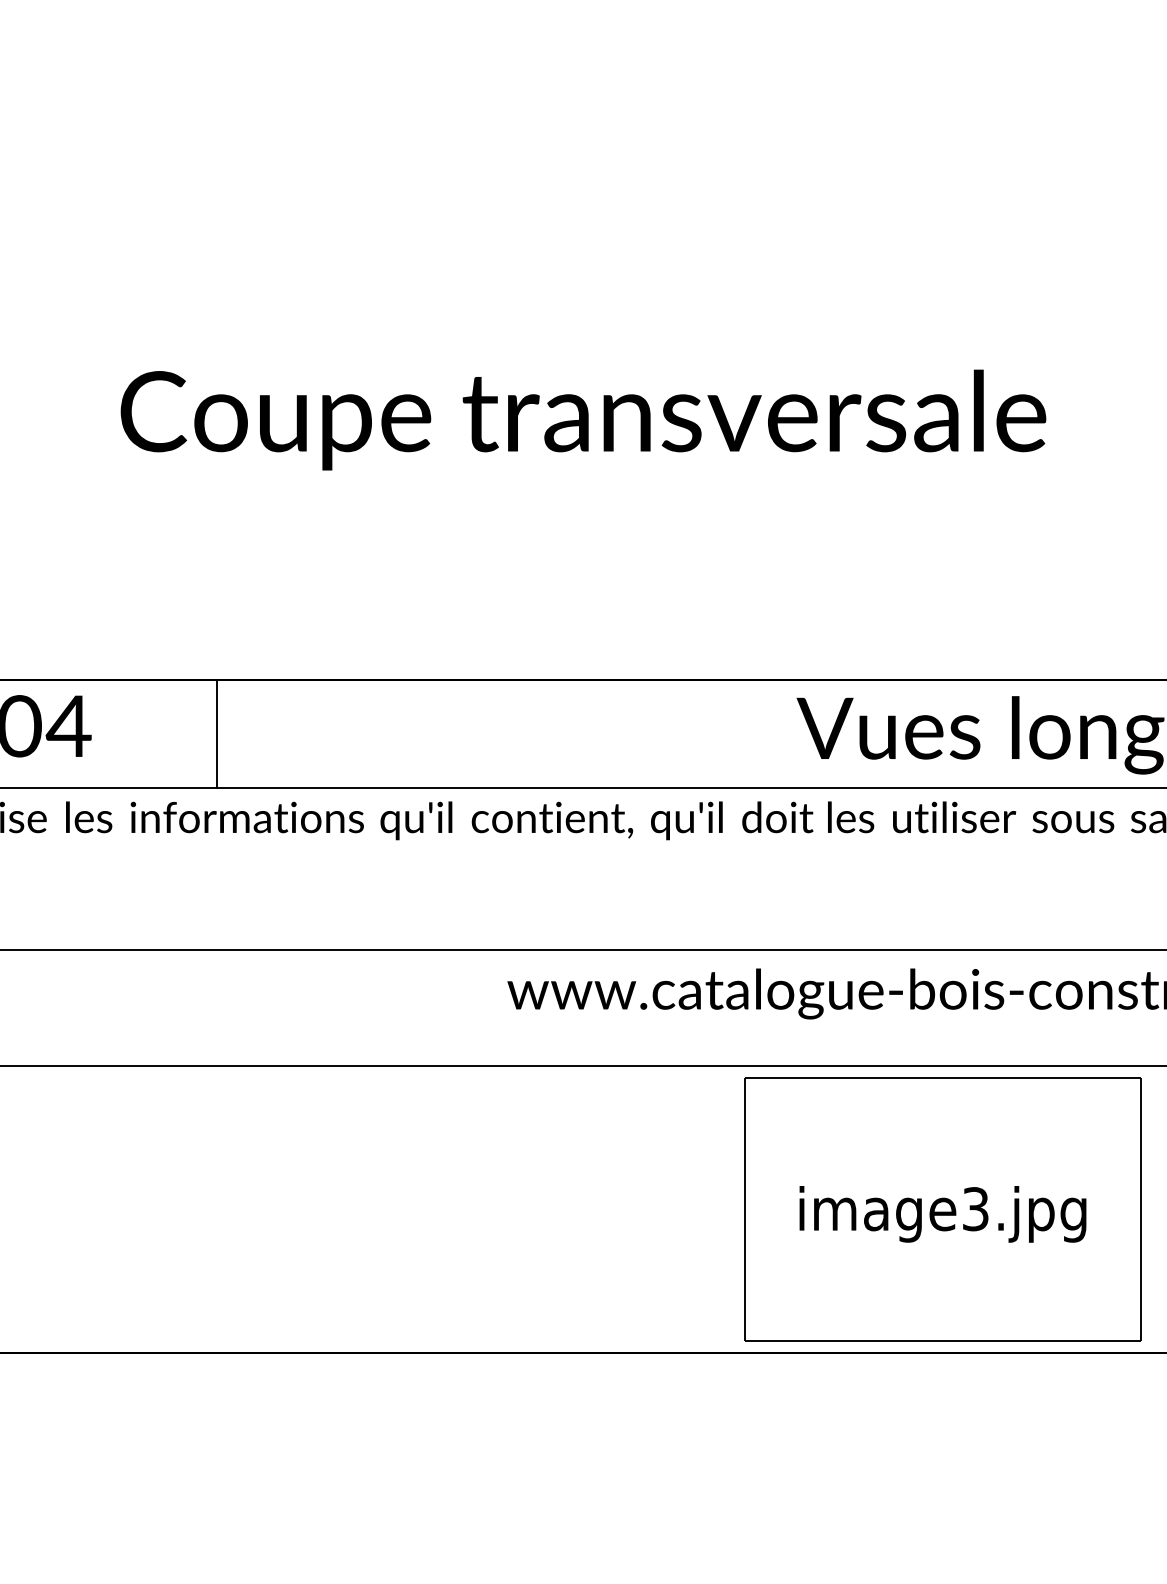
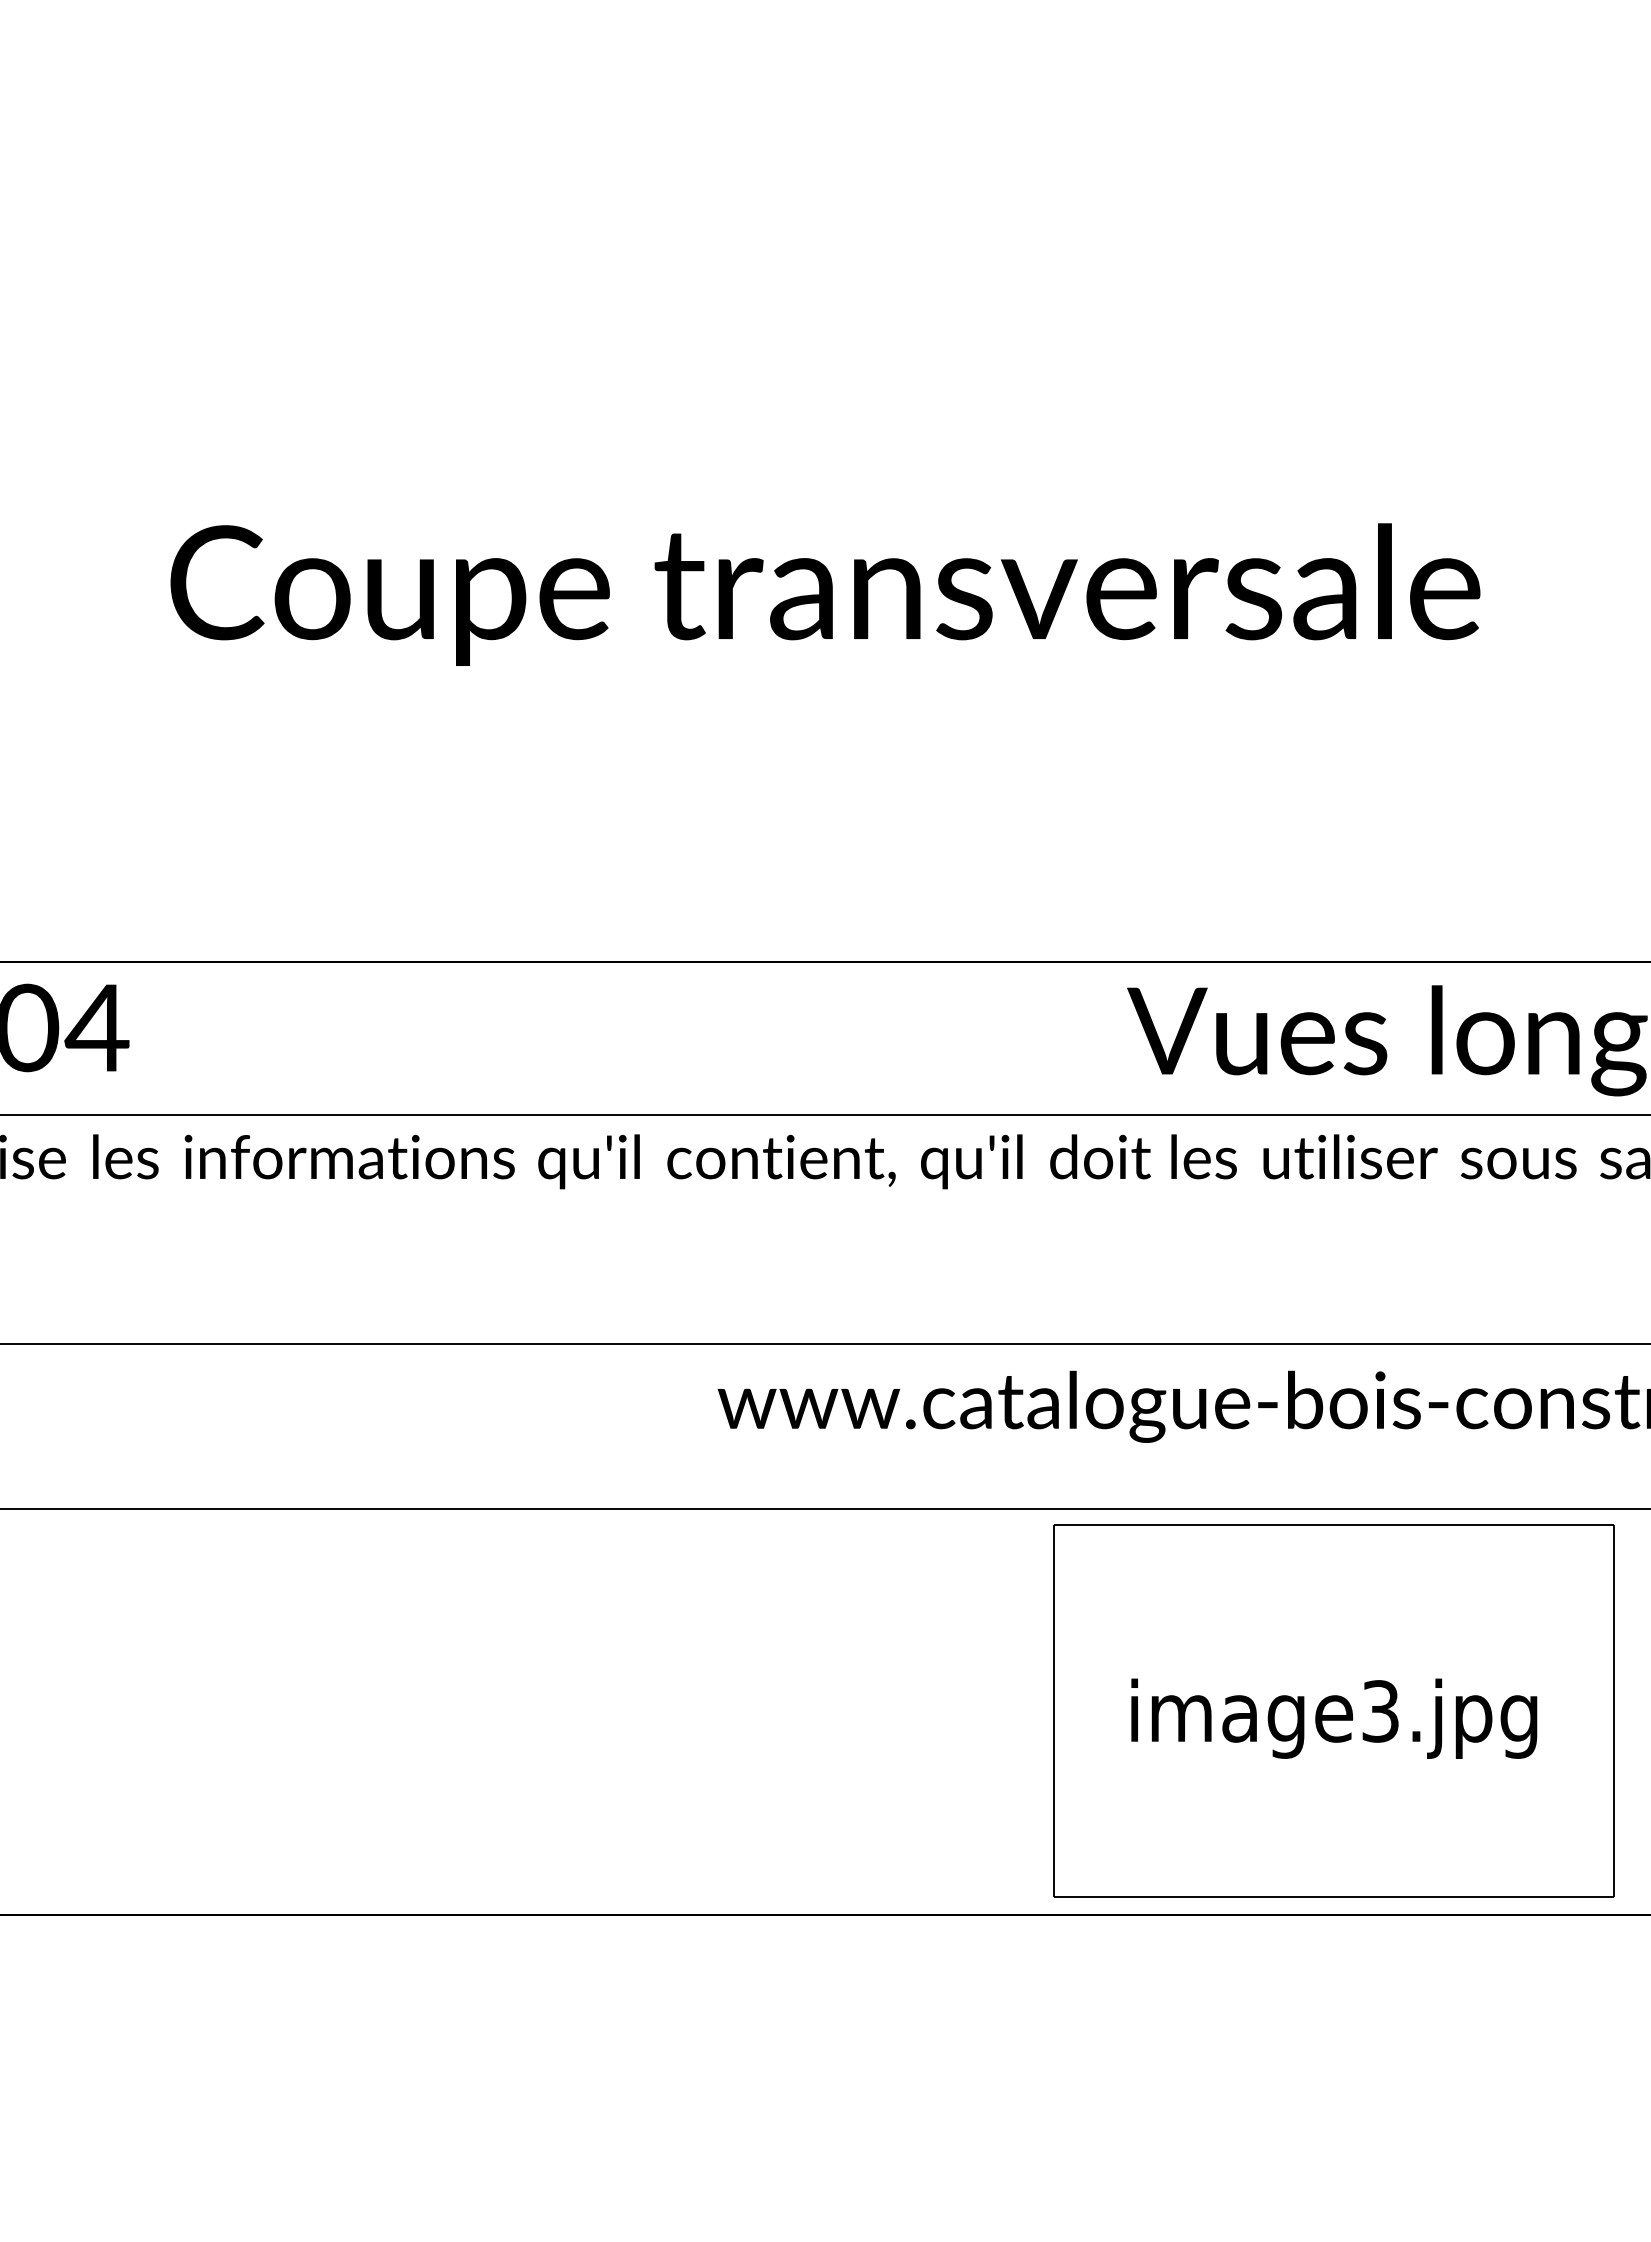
line: (217, 733) -> (307, 1038), removed

